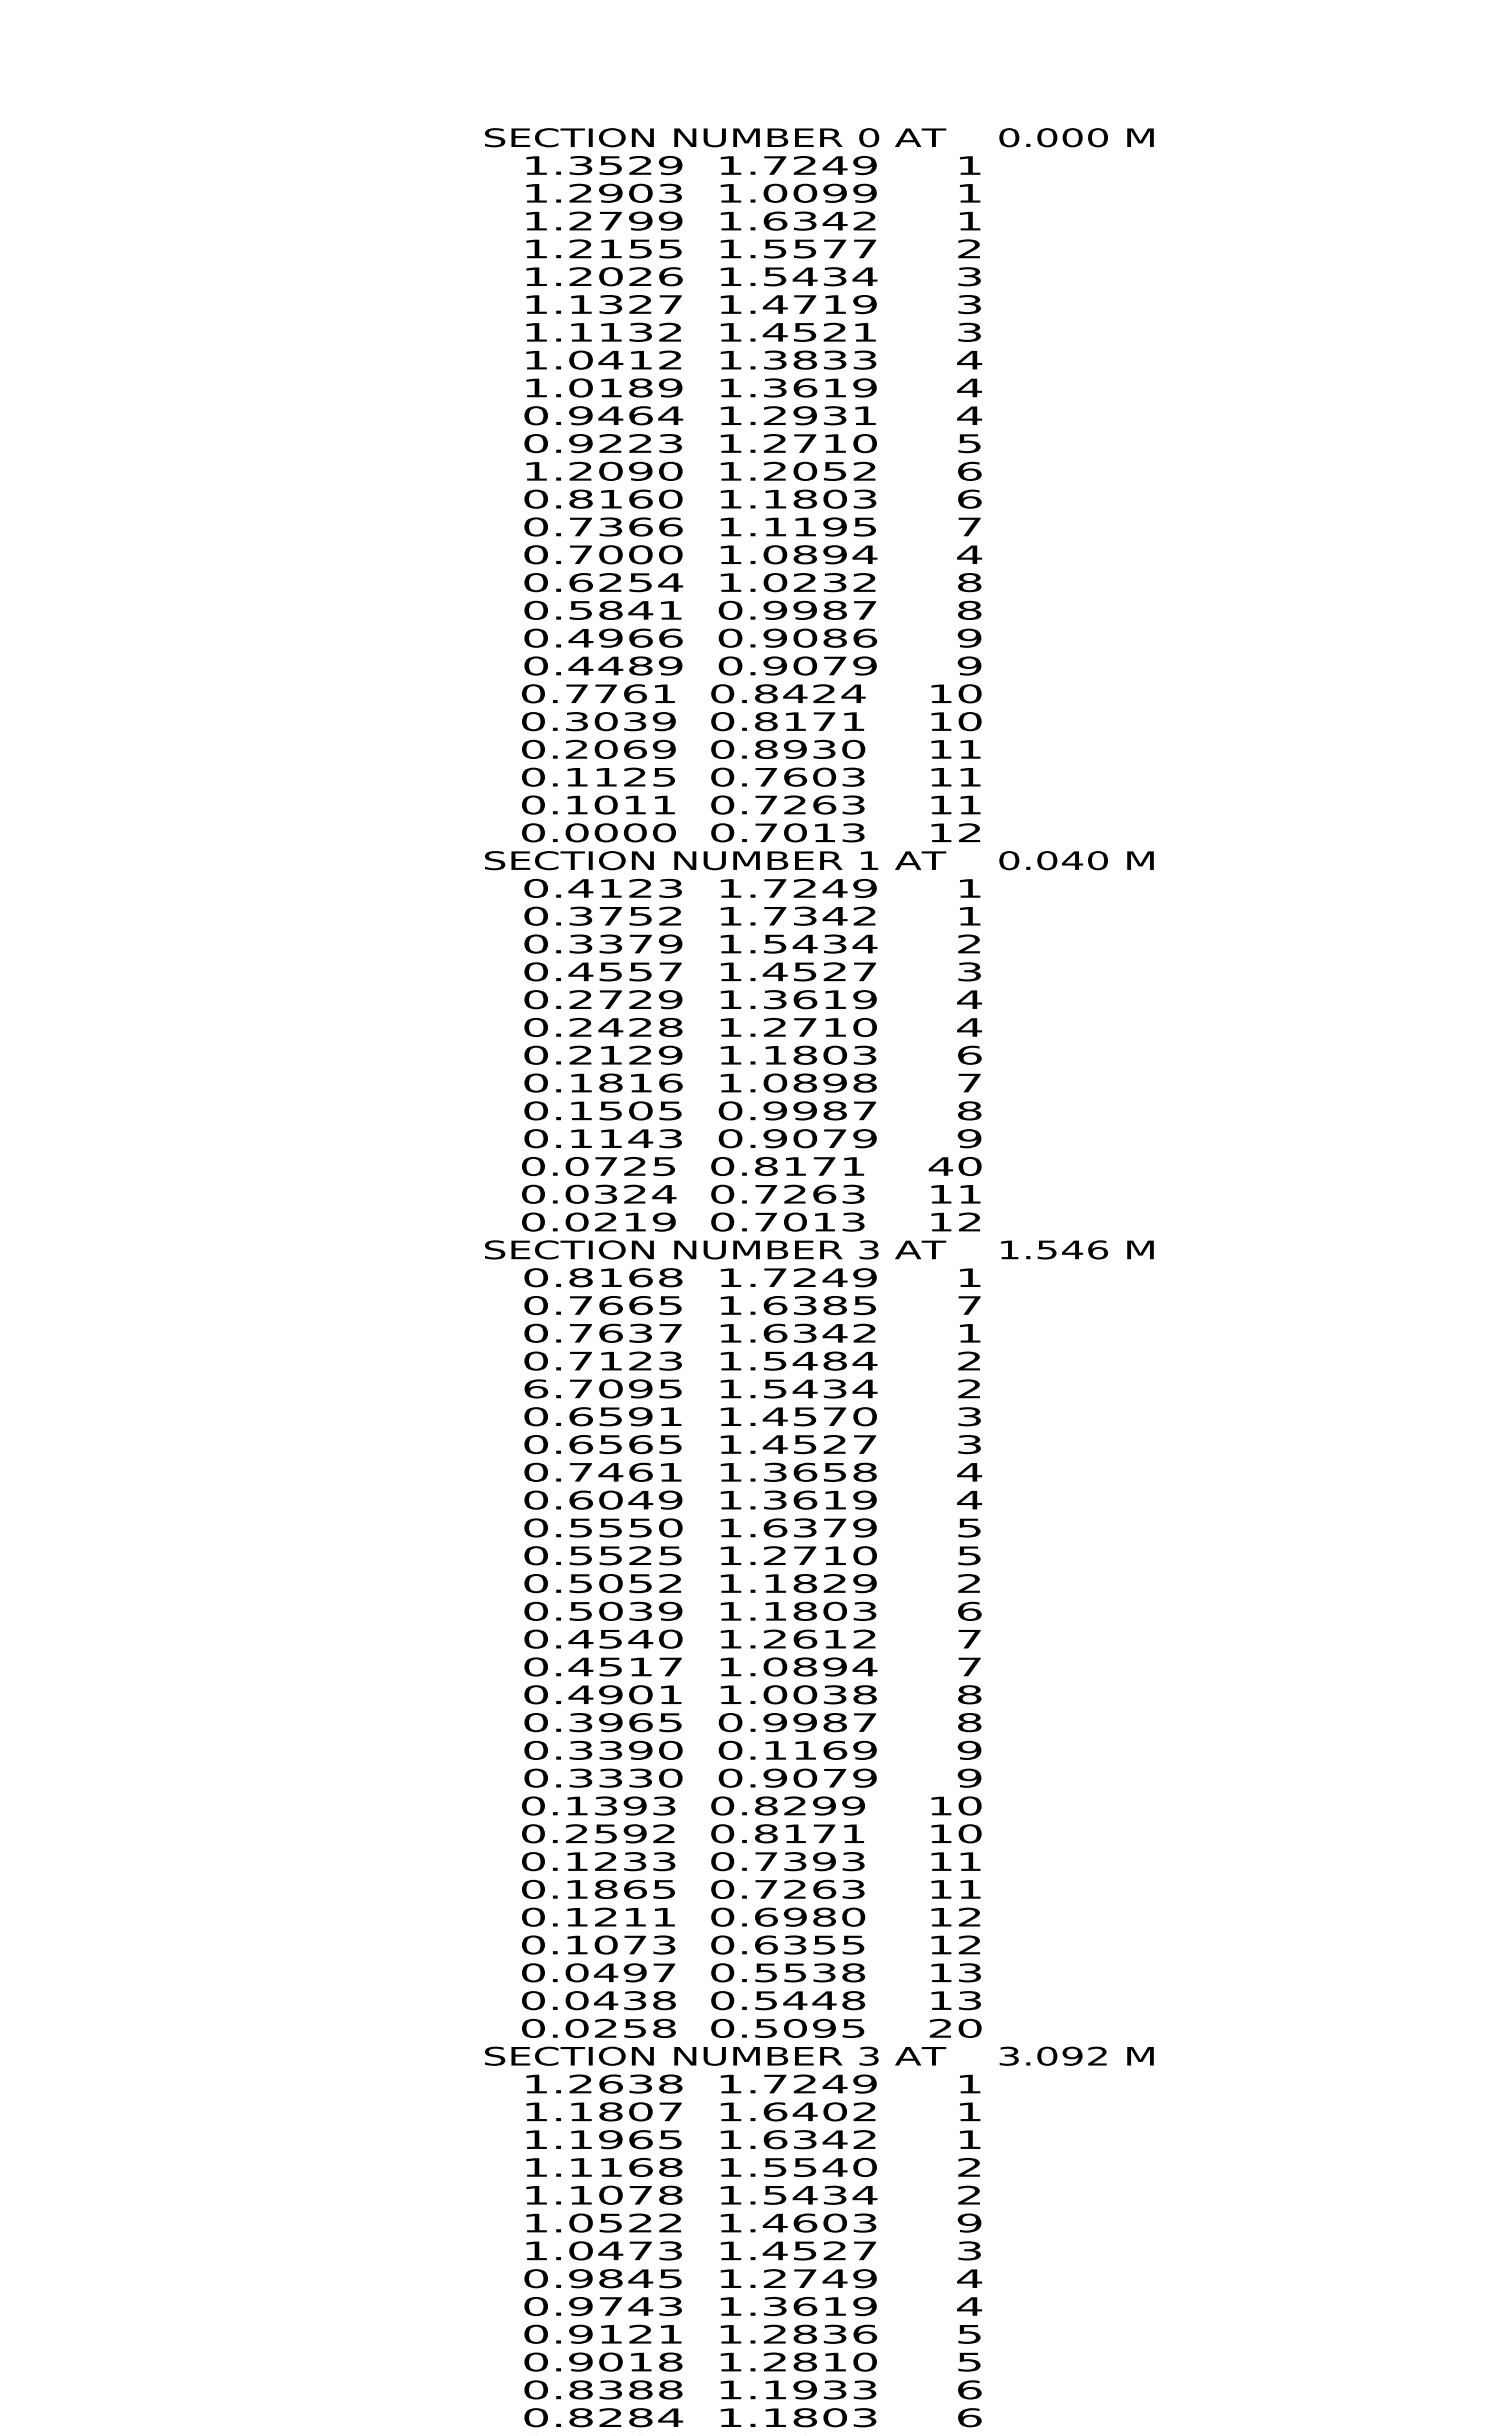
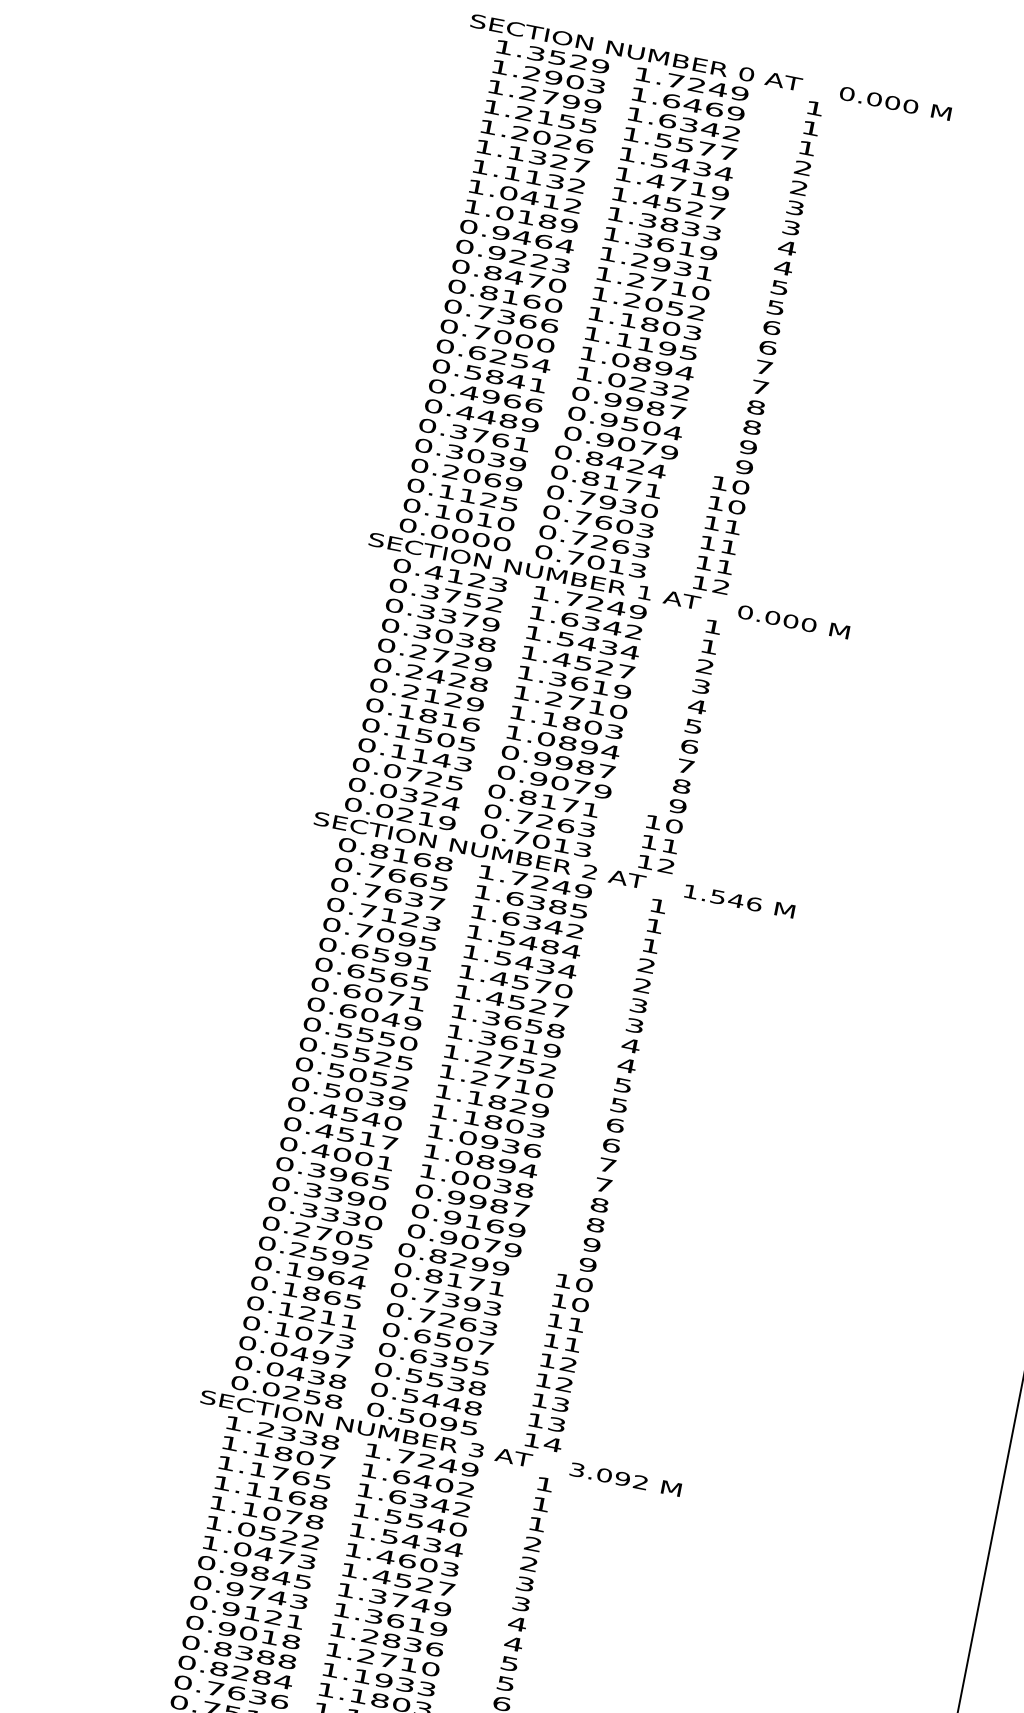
text: (805, 192) -> (693, 104), 1.0099 -> 1.6469
text: (969, 276) -> (799, 188), 3 -> 2
text: (865, 332) -> (716, 213), 1.4521 -> 1.4527
text: (969, 415) -> (779, 287), 4 -> 5
text: (588, 470) -> (498, 273), 1.2090 -> 0.8470
text: (969, 554) -> (760, 387), 4 -> 7
text: (835, 637) -> (652, 428), 0.9086 -> 0.9504
text: (576, 693) -> (458, 431), 0.7761 -> 0.3761
text: (766, 748) -> (587, 497), 0.8930 -> 0.7930
text: (664, 804) -> (506, 523), 0.1011 -> 0.1010
text: (1072, 860) -> (790, 621), 0.040 -> 0.000
text: (775, 915) -> (570, 619), 1.7342 -> 1.6342
text: (625, 971) -> (454, 638), 0.4557 -> 0.3038
text: (969, 1027) -> (693, 726), 4 -> 5
text: (864, 1082) -> (610, 751), 1.0898 -> 1.0894
text: (940, 1166) -> (653, 822), 40 -> 10
text: (868, 1249) -> (589, 871), 3 -> 2
text: (969, 1305) -> (654, 926), 7 -> 1
text: (536, 1388) -> (332, 924), 6.7095 -> 0.7095
text: (610, 1471) -> (373, 994), 0.7461 -> 0.6071
text: (819, 1527) -> (515, 1064), 1.6379 -> 1.2752
text: (969, 1583) -> (615, 1125), 2 -> 6
text: (820, 1638) -> (500, 1143), 1.2612 -> 1.0936
text: (610, 1694) -> (342, 1154), 0.4901 -> 0.4001
text: (774, 1749) -> (452, 1217), 0.1169 -> 0.9169
text: (620, 1805) -> (333, 1235), 0.1393 -> 0.2705
text: (635, 1861) -> (336, 1277), 0.1233 -> 0.1964
text: (824, 1916) -> (464, 1343), 0.6980 -> 0.6507
text: (955, 2027) -> (542, 1441), 20 -> 14
text: (610, 2083) -> (287, 1433), 1.2638 -> 1.2338
text: (610, 2139) -> (279, 1473), 1.1965 -> 1.1765
text: (969, 2222) -> (525, 1583), 9 -> 3
text: (775, 2278) -> (378, 1596), 1.2749 -> 1.3749
text: (804, 2361) -> (387, 1660), 1.2810 -> 1.2710

